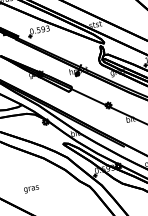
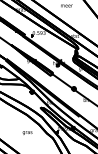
text: (31, 188) -> (27, 132), moved

